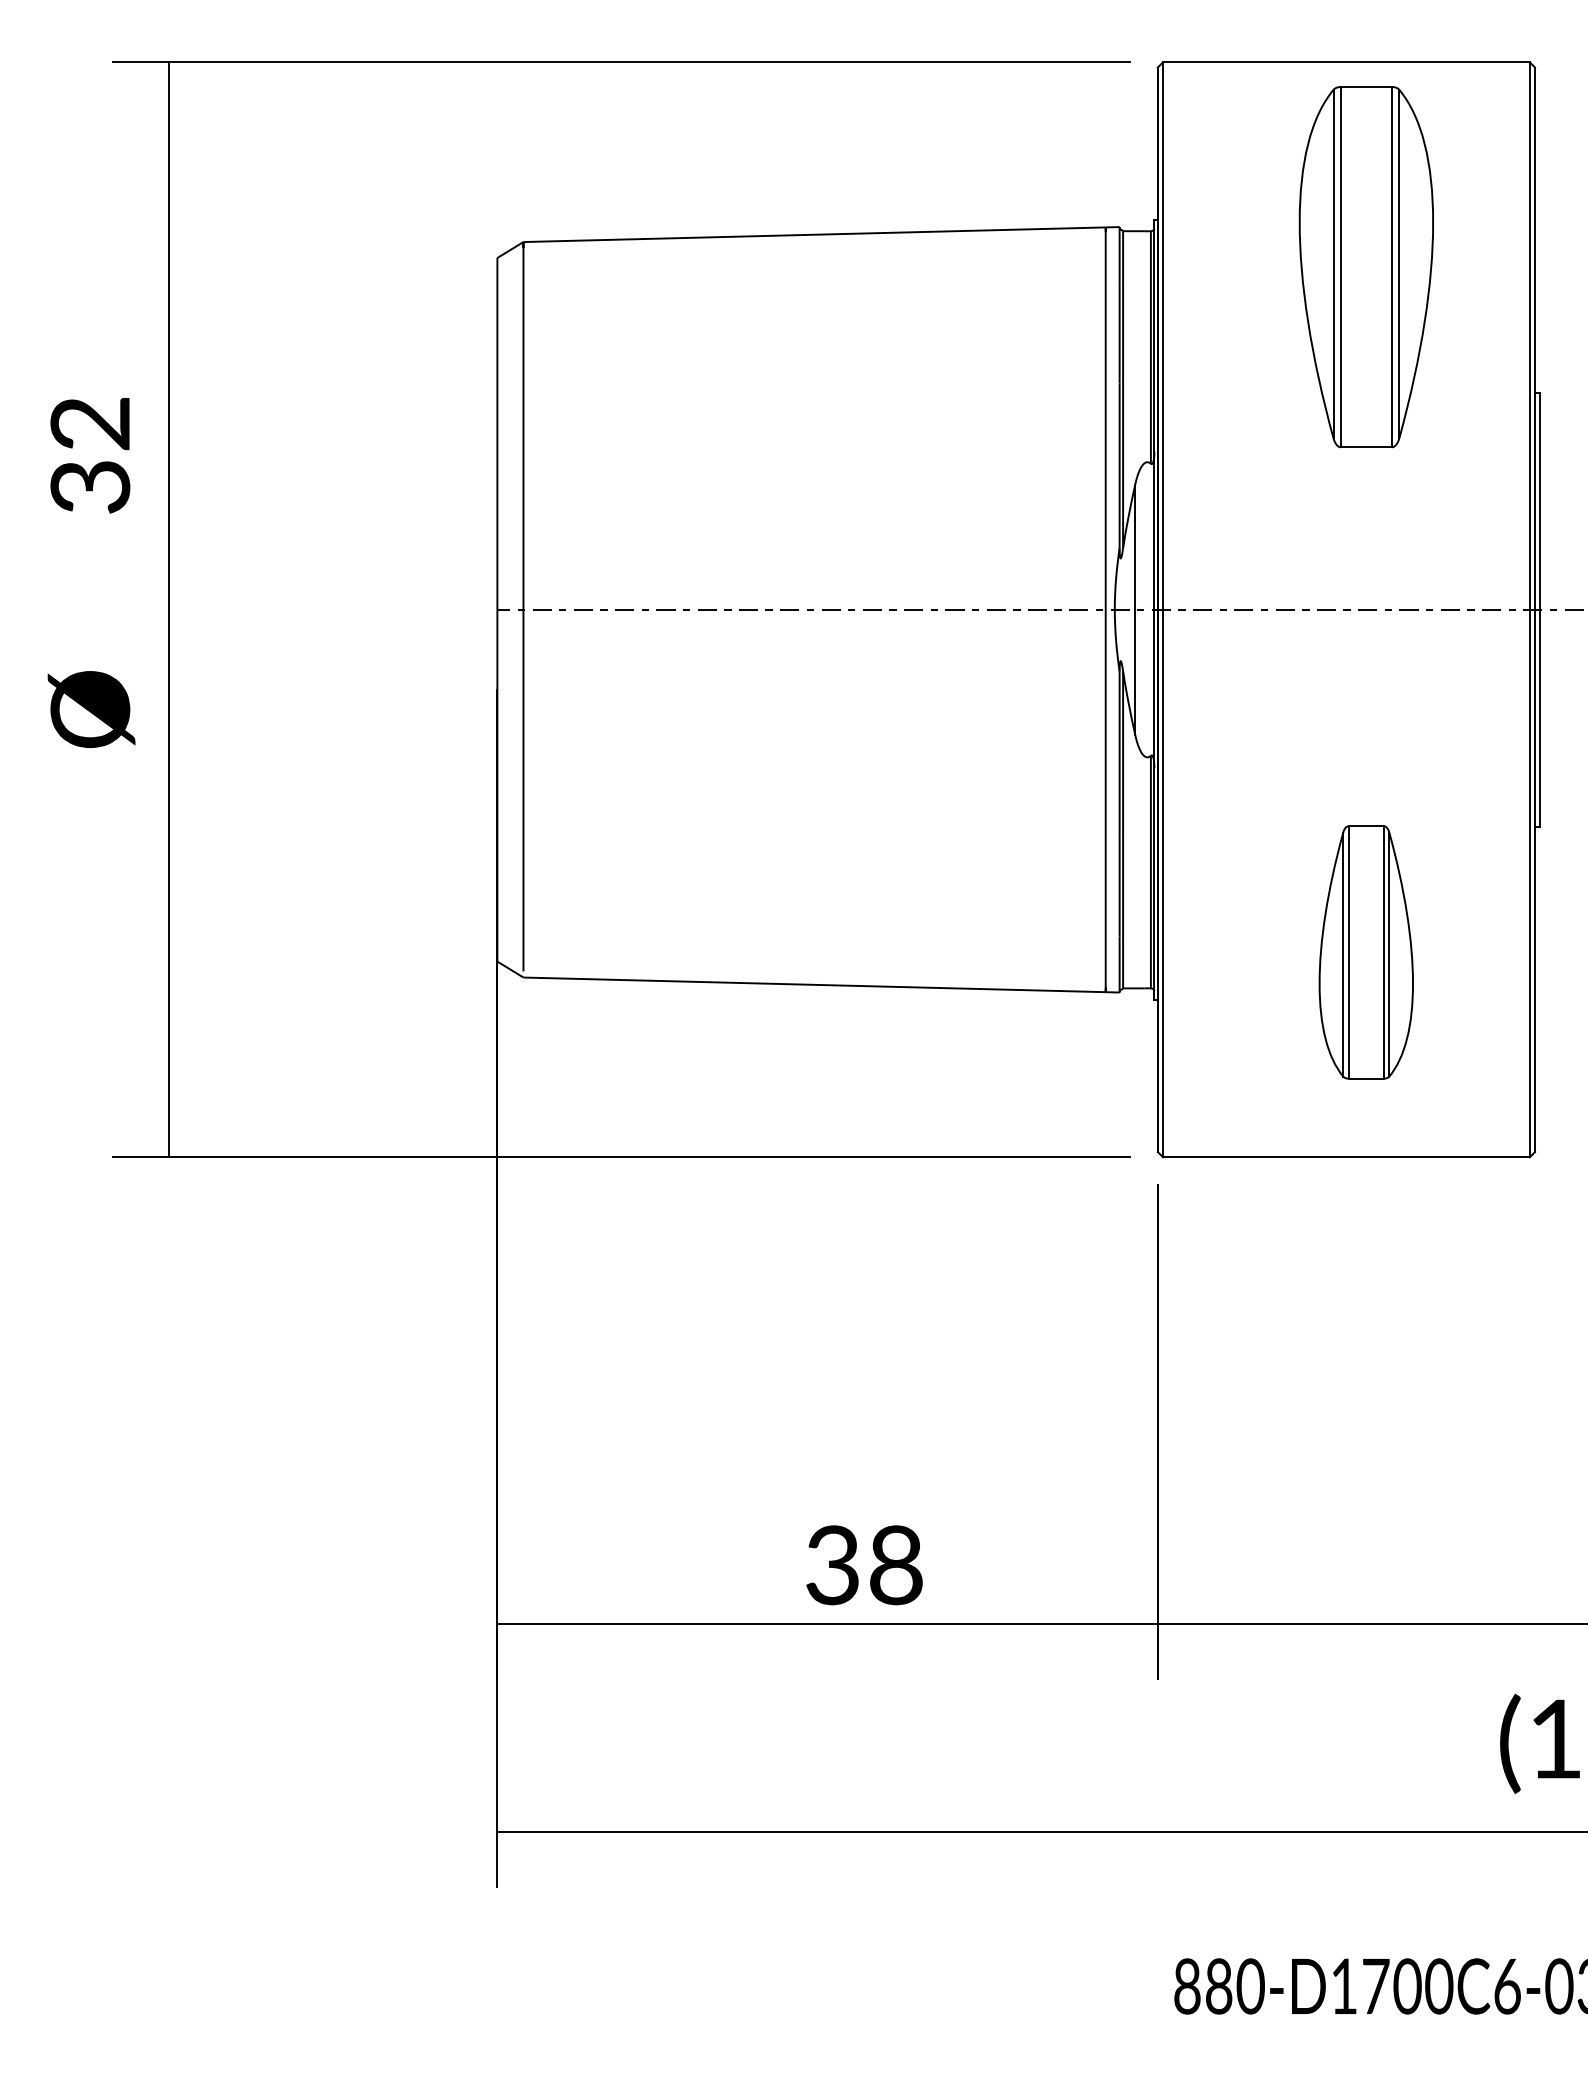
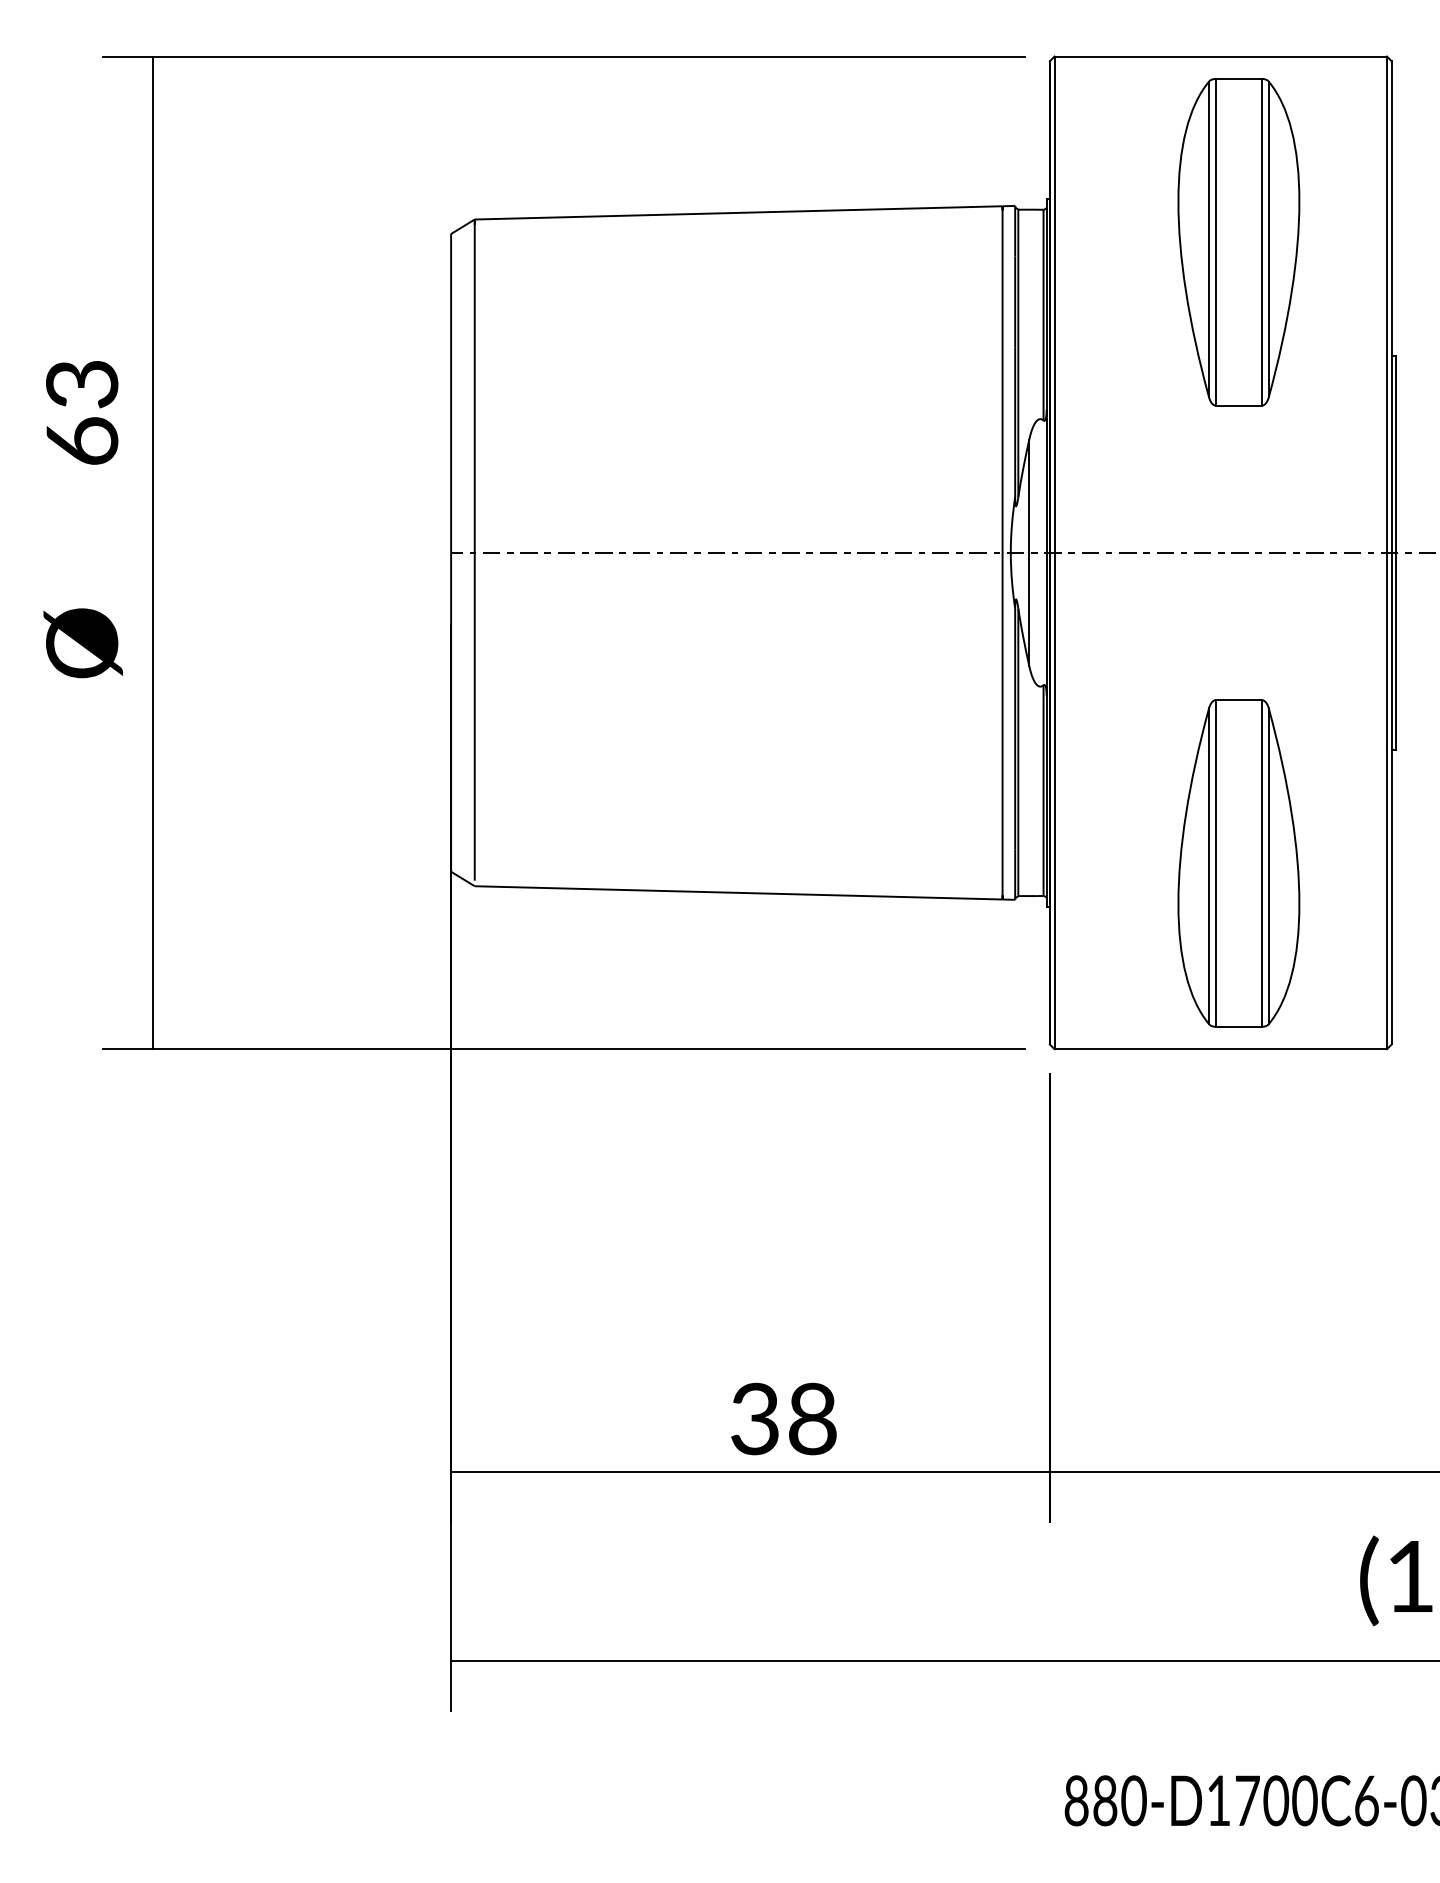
text: (90, 455) -> (82, 413), 32 -> 63
part: (1365, 952) -> (1238, 863), size x1.43

